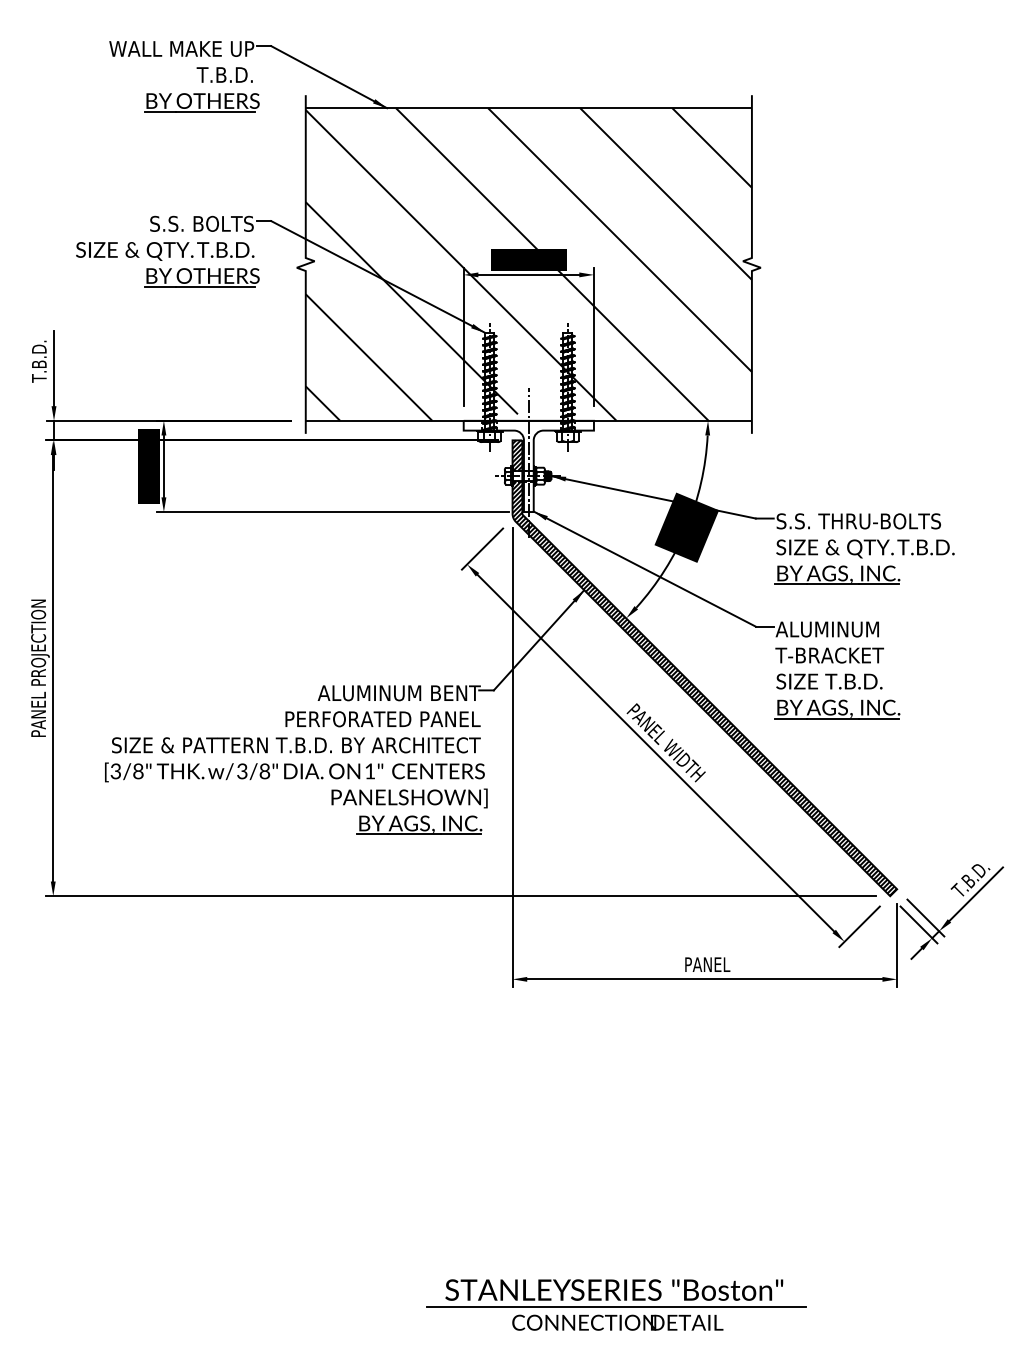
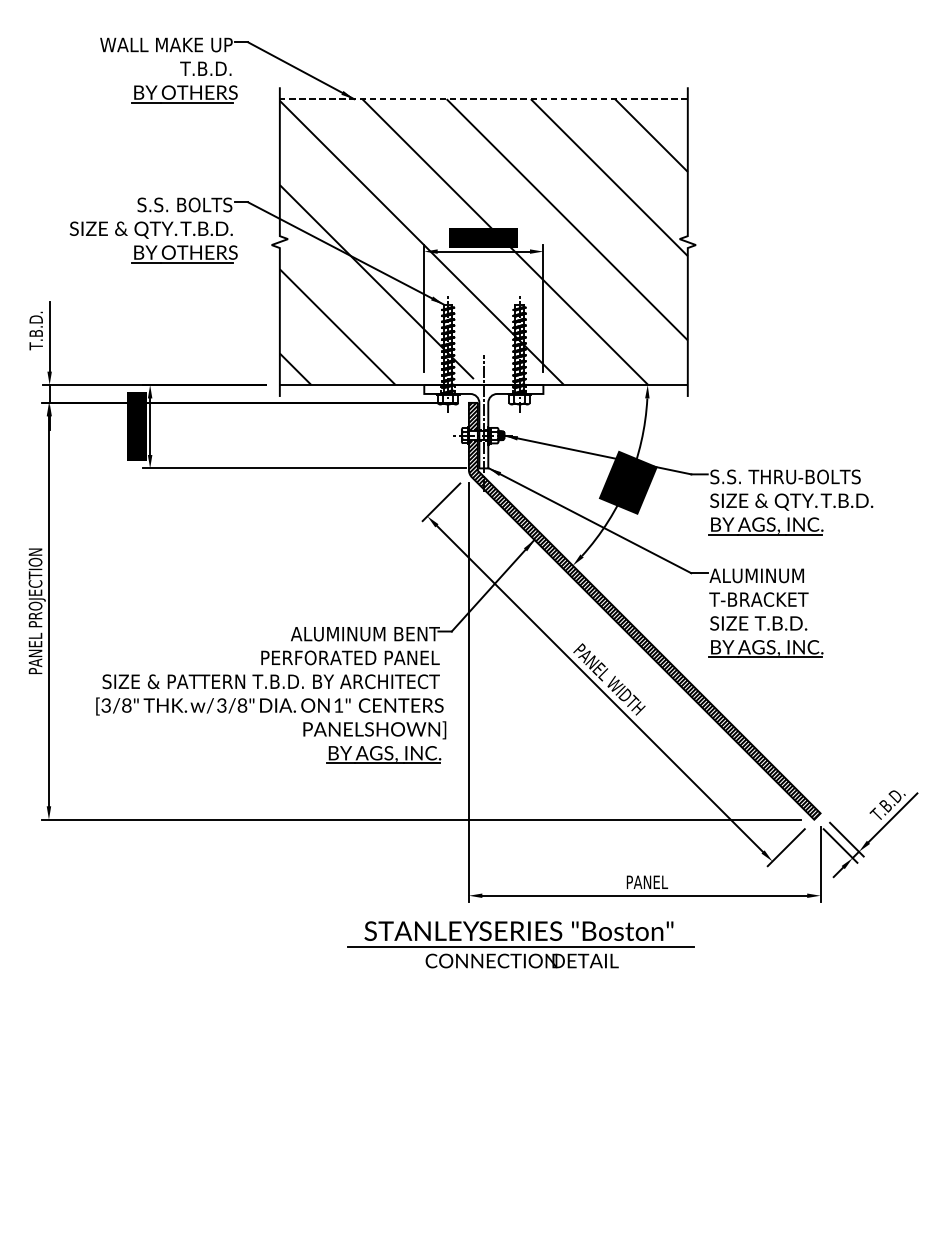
line: (528, 108) -> (483, 99), solid -> dashed
part: (616, 1304) -> (521, 944), moved

